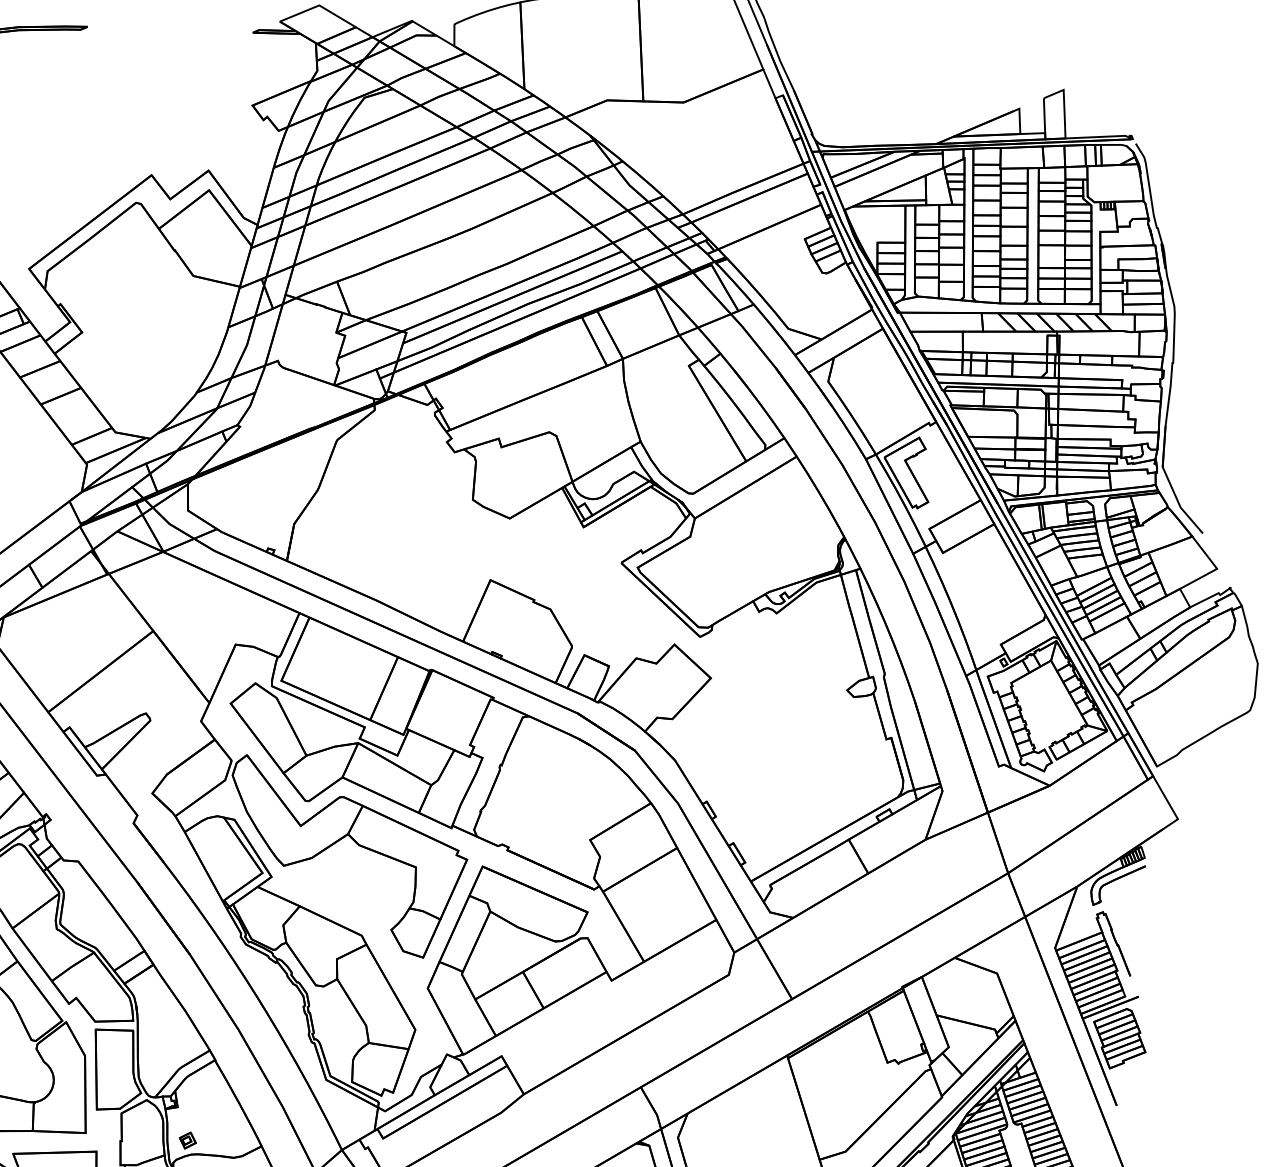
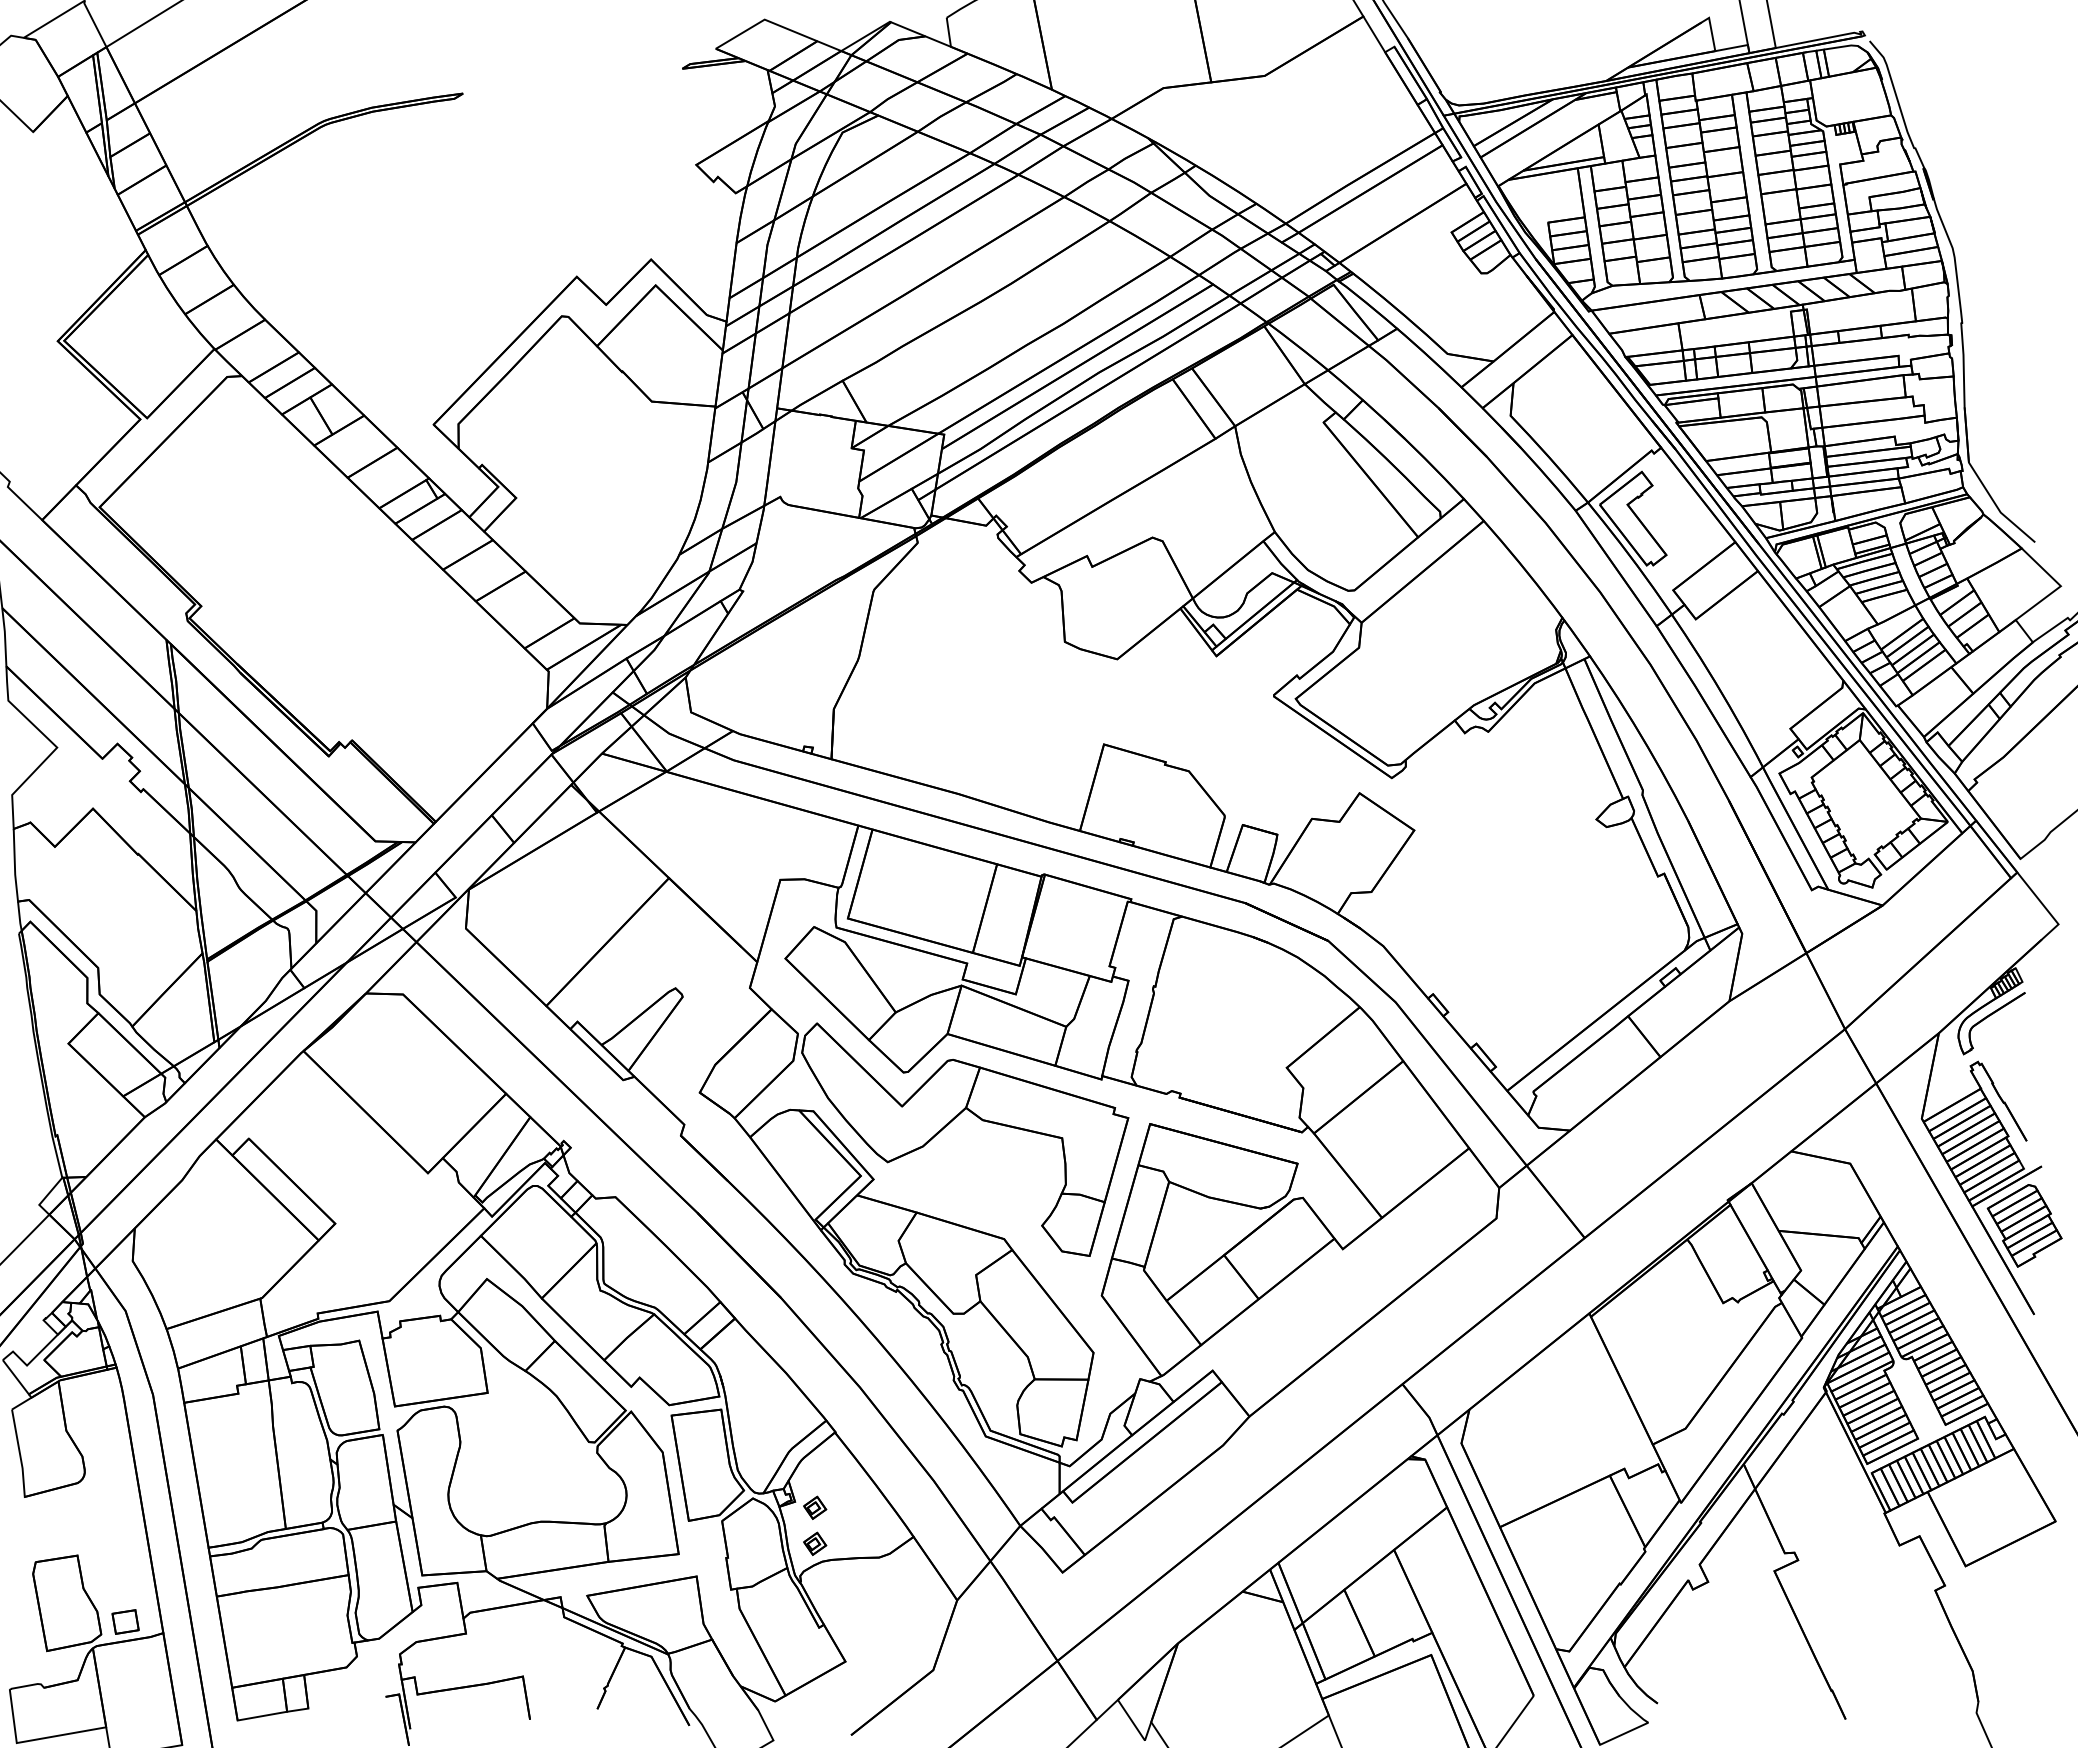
part: (192, 1113) -> (815, 1507), added

